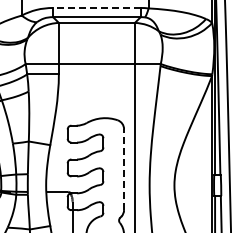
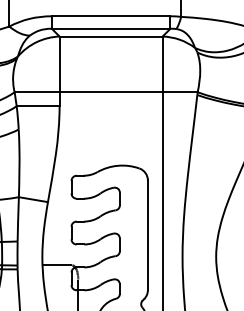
line: (96, 7) -> (110, 15), dashed -> solid
line: (124, 169) -> (148, 235), dashed -> solid

